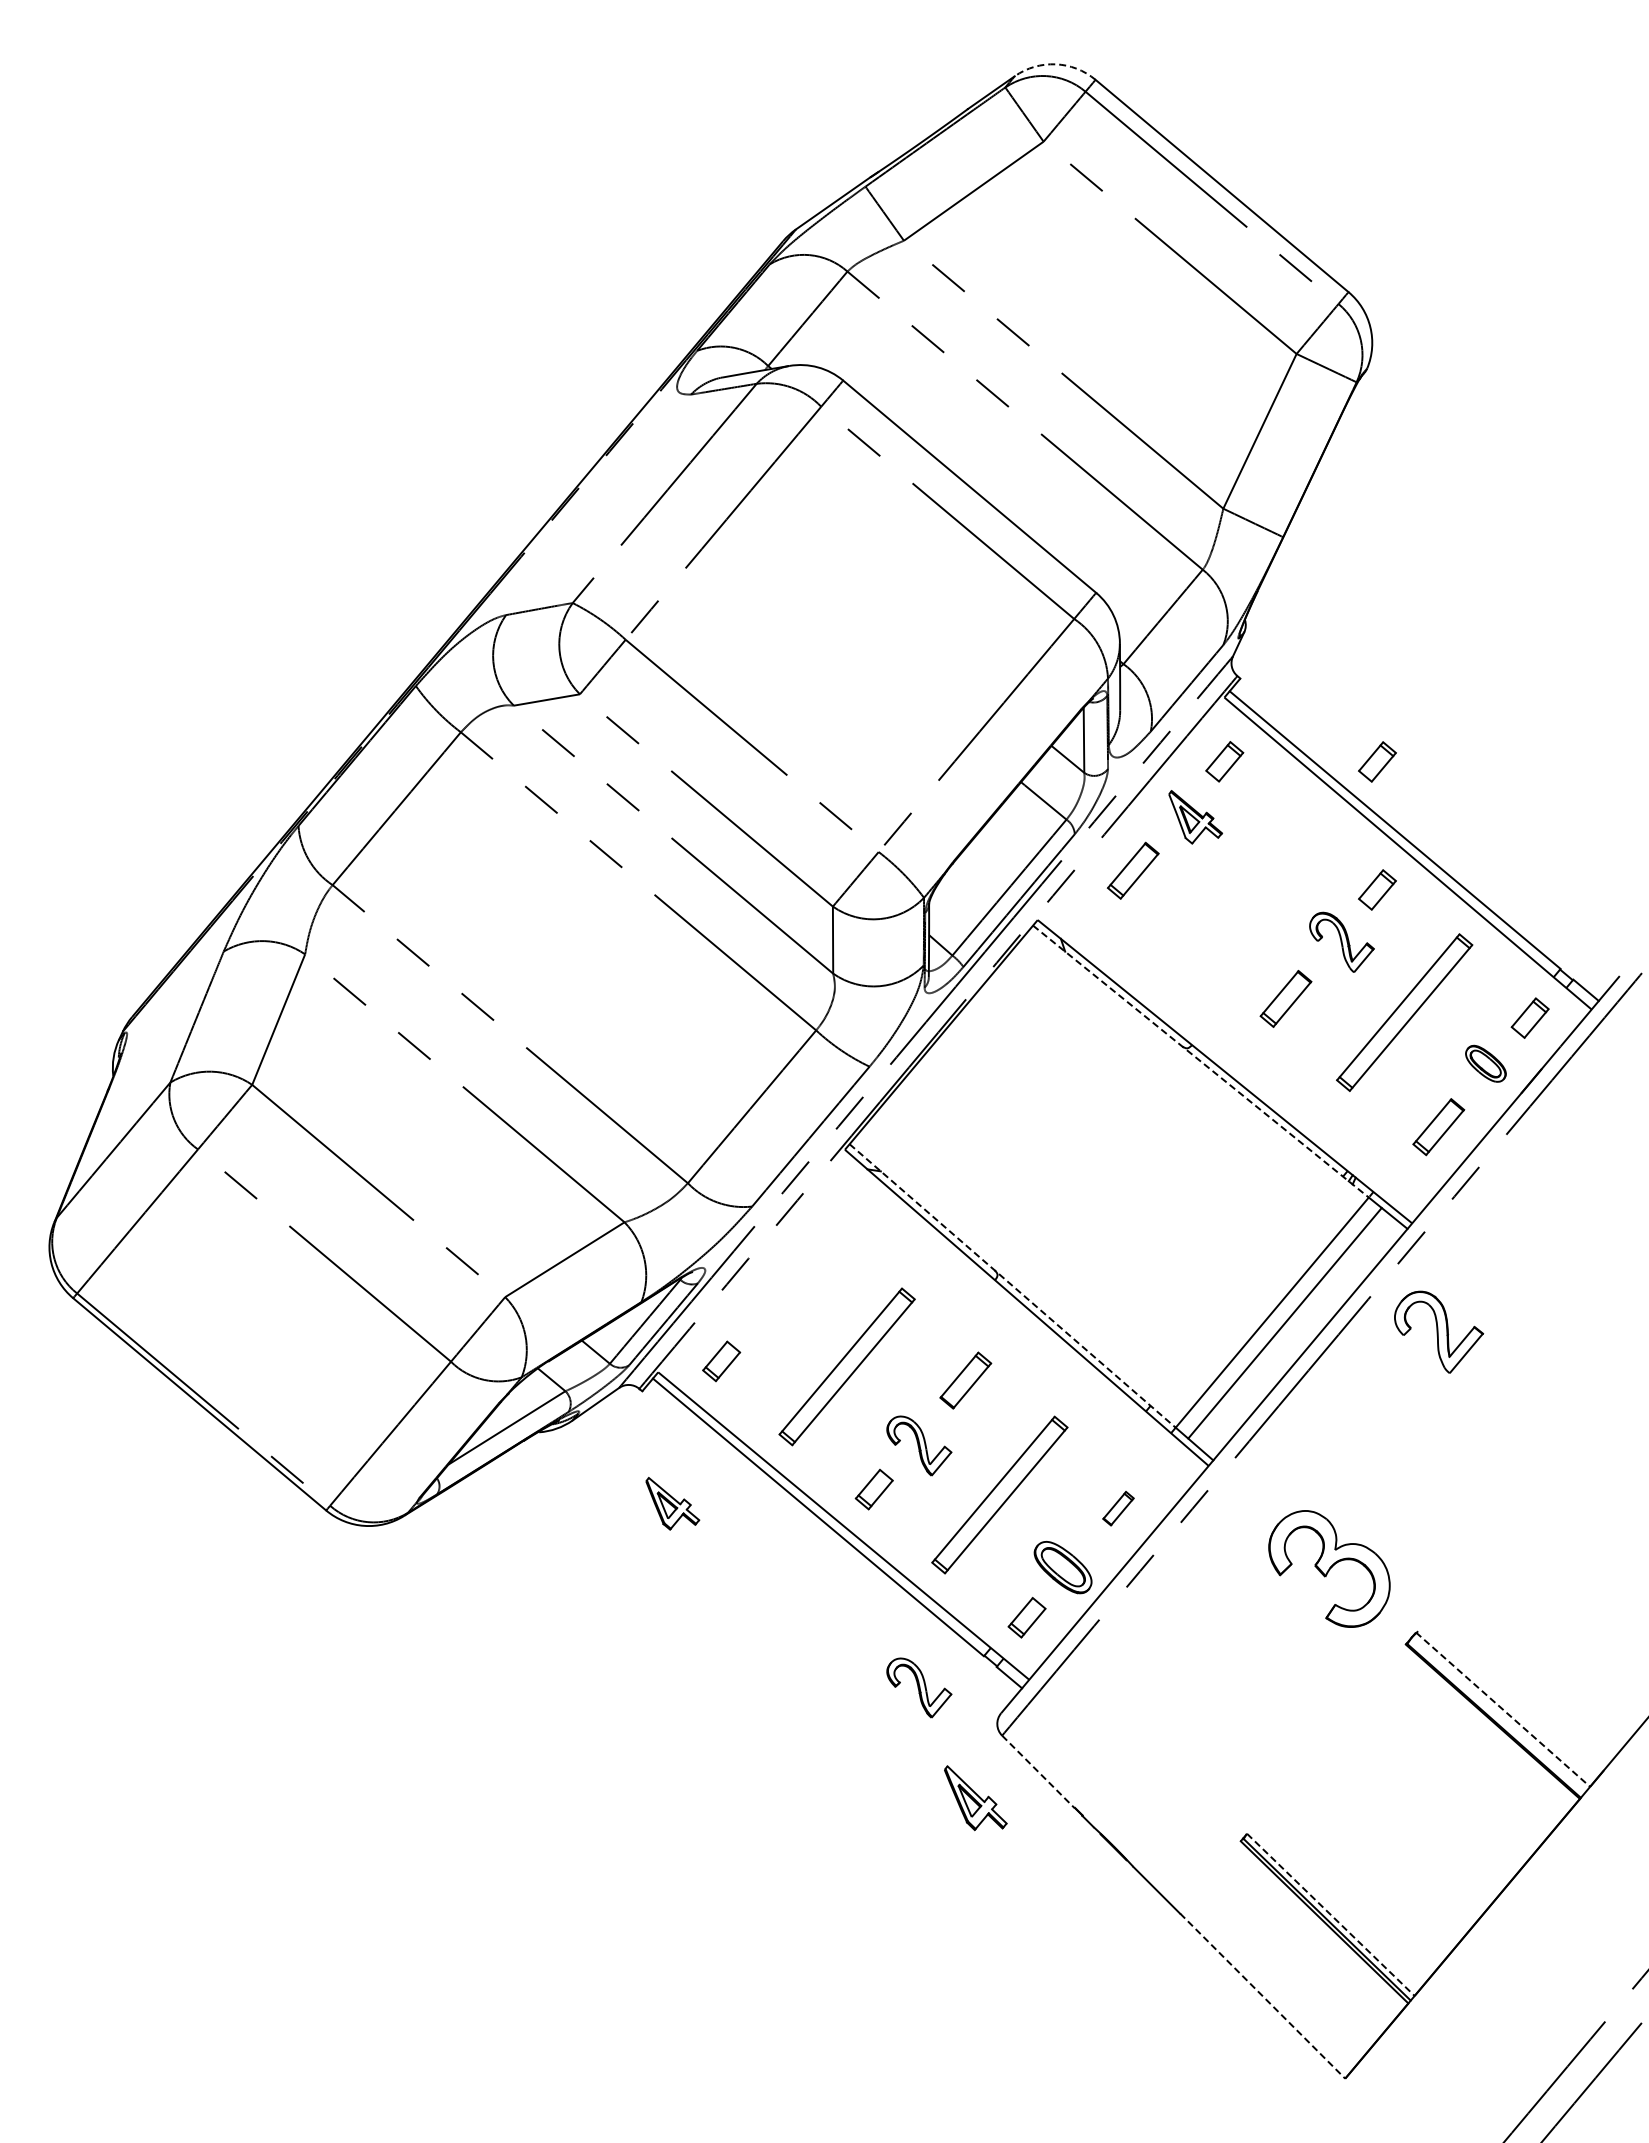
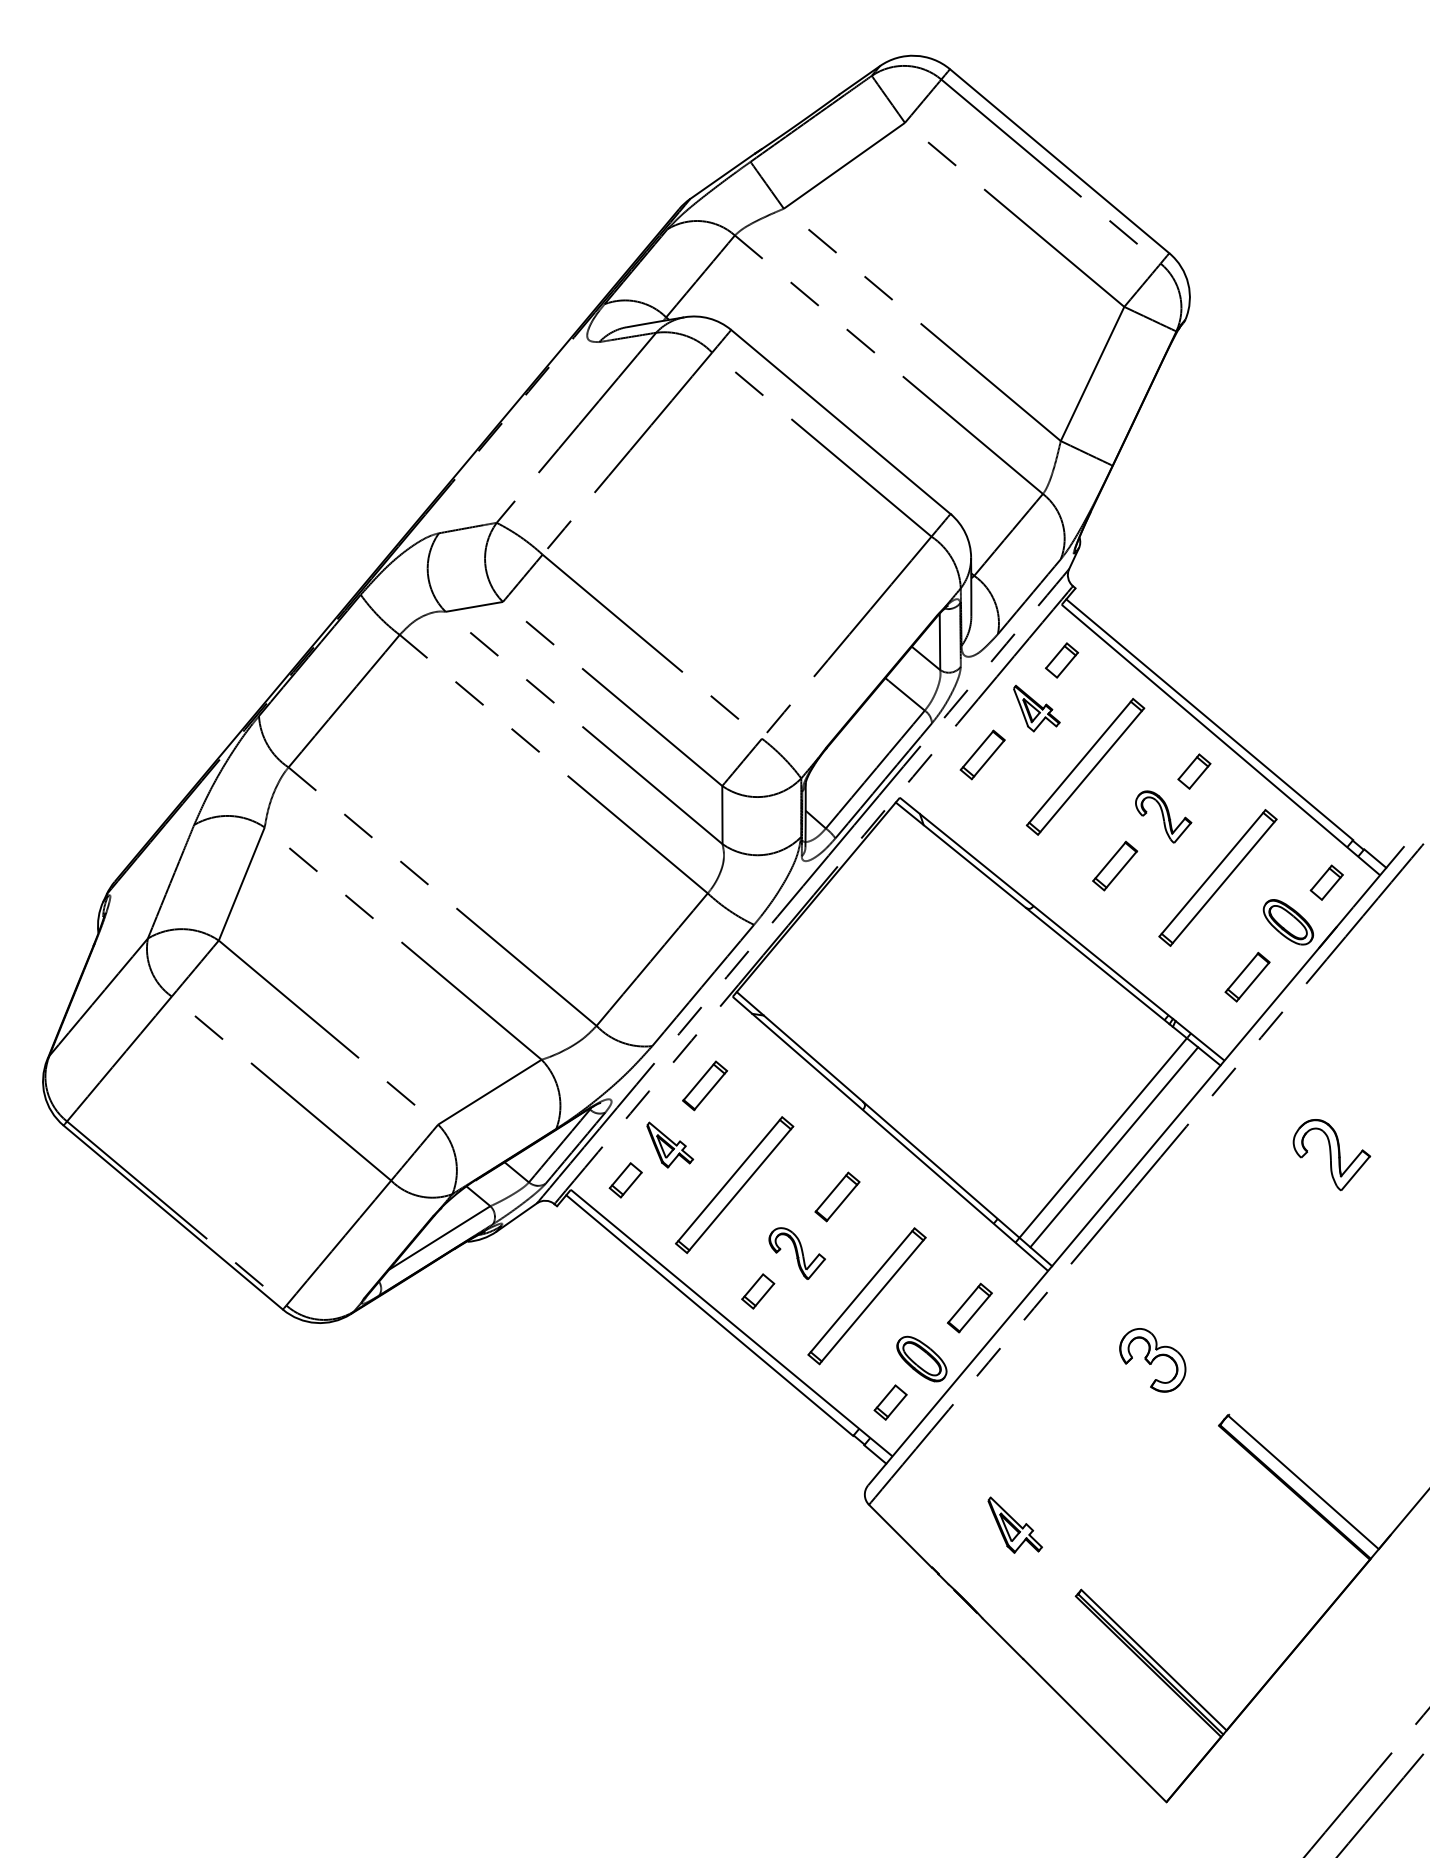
arc: (1055, 64) -> (915, 55), dashed -> solid
part: (1377, 761) -> (1194, 660), removed
part: (1251, 884) -> (1085, 766), added
line: (1201, 1061) -> (1041, 920), dashed -> solid
part: (1485, 1063) -> (1288, 922), size x1.43
part: (812, 1252) -> (704, 1085), added
line: (1013, 1286) -> (878, 1115), dashed -> solid
part: (1439, 1331) -> (1332, 1154), moved
part: (672, 1503) -> (669, 1144), moved
part: (1118, 1508) -> (969, 1307), size x1.67
part: (1329, 1568) -> (1152, 1359), size x0.62
part: (919, 1687) -> (797, 1463), removed
line: (1503, 1709) -> (1303, 1482), dashed -> solid
line: (1038, 1772) -> (900, 1536), dashed -> solid
part: (975, 1798) -> (1014, 1525), moved
line: (1330, 1914) -> (1153, 1659), dashed -> solid
line: (1262, 1996) -> (1094, 1730), dashed -> solid

